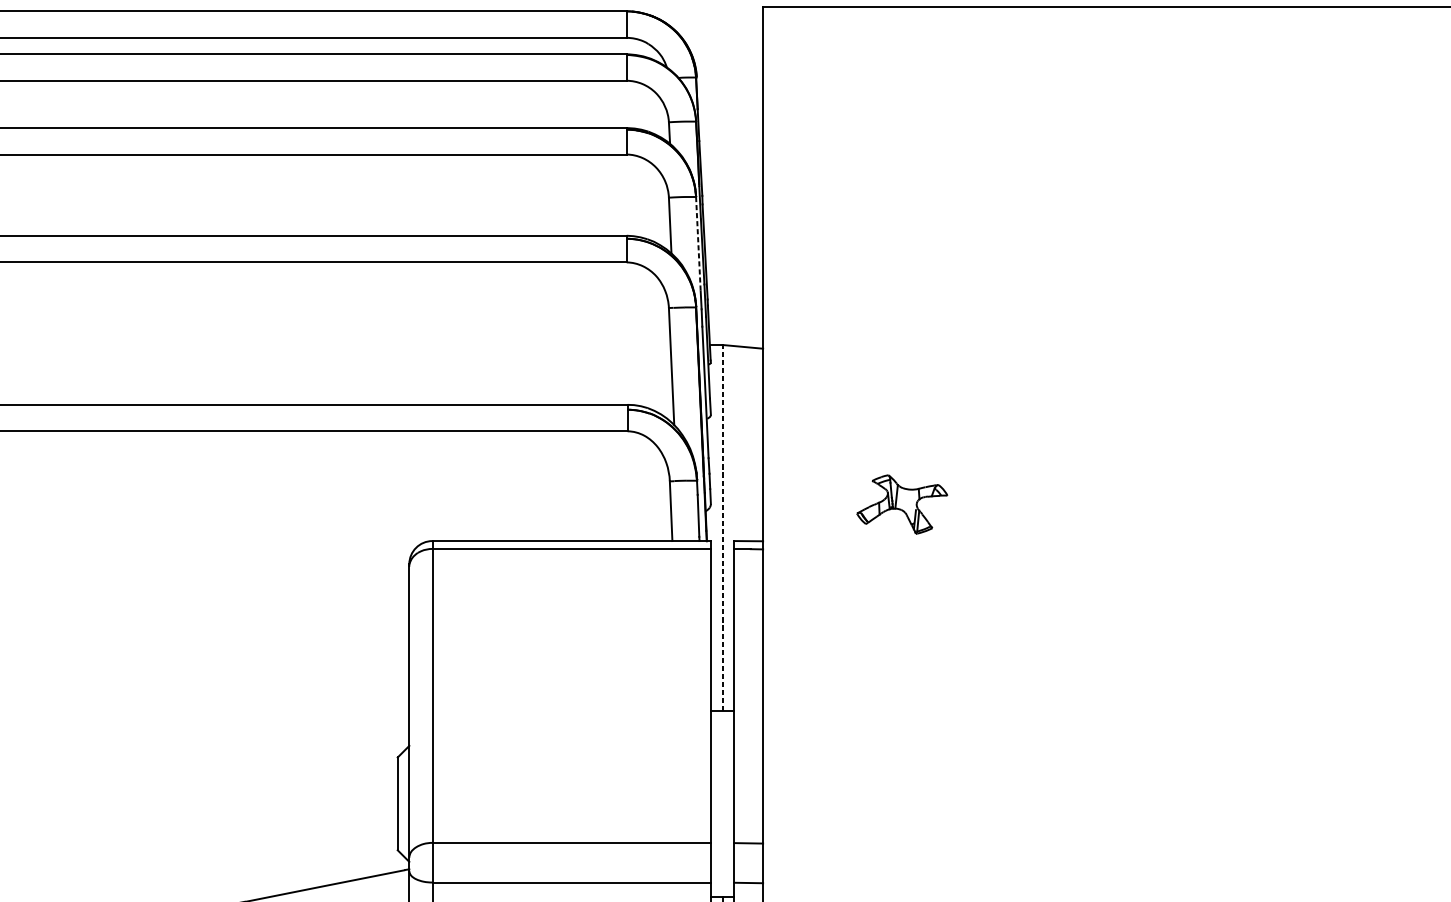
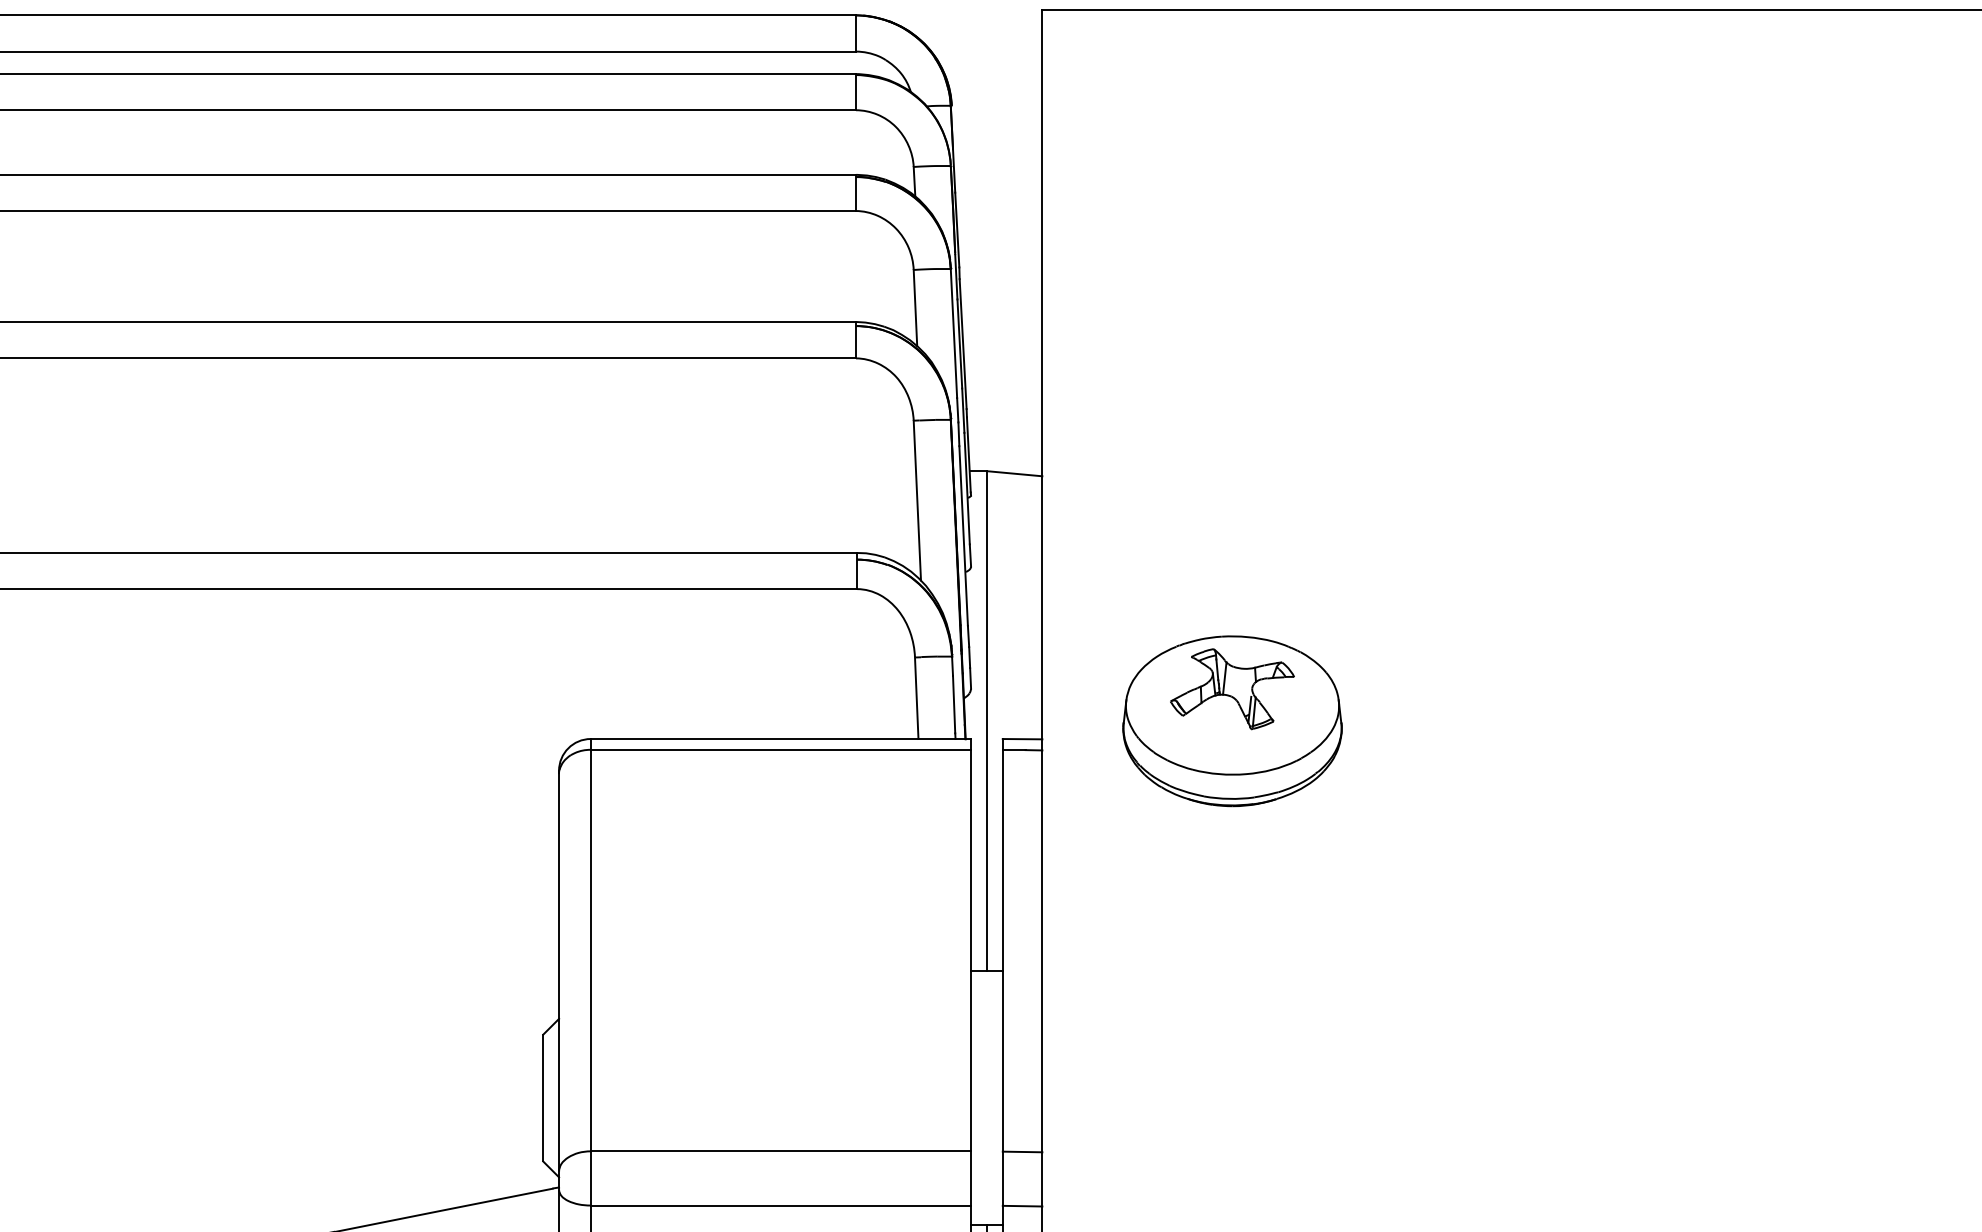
line: (698, 244) -> (953, 333), dashed -> solid
line: (722, 527) -> (987, 720), dashed -> solid
part: (902, 528) -> (1232, 721), added

